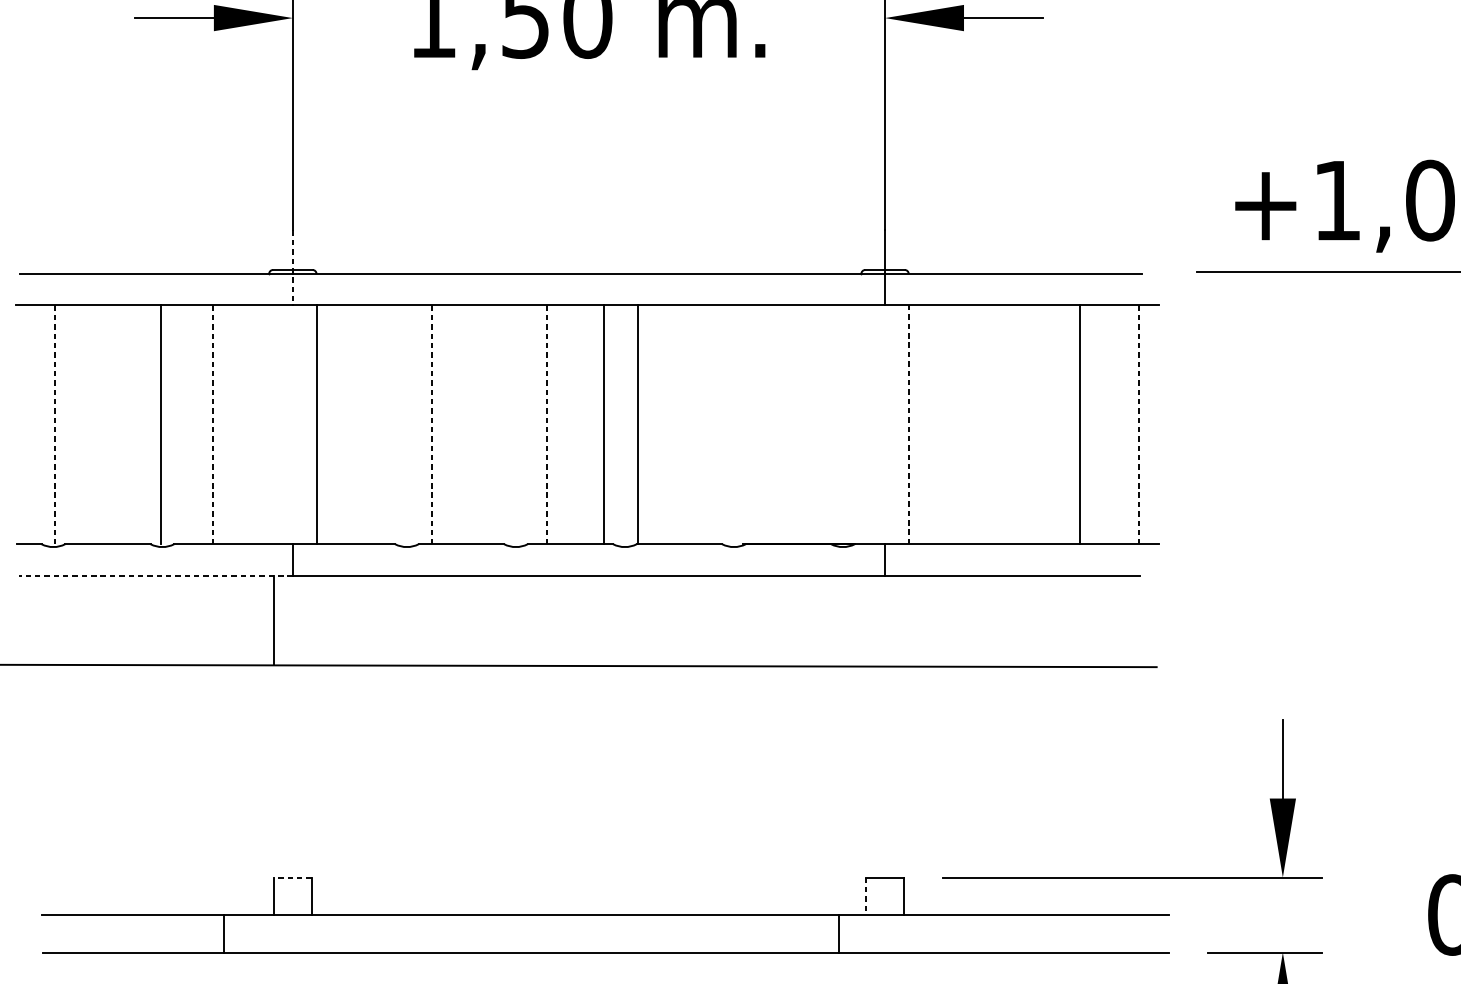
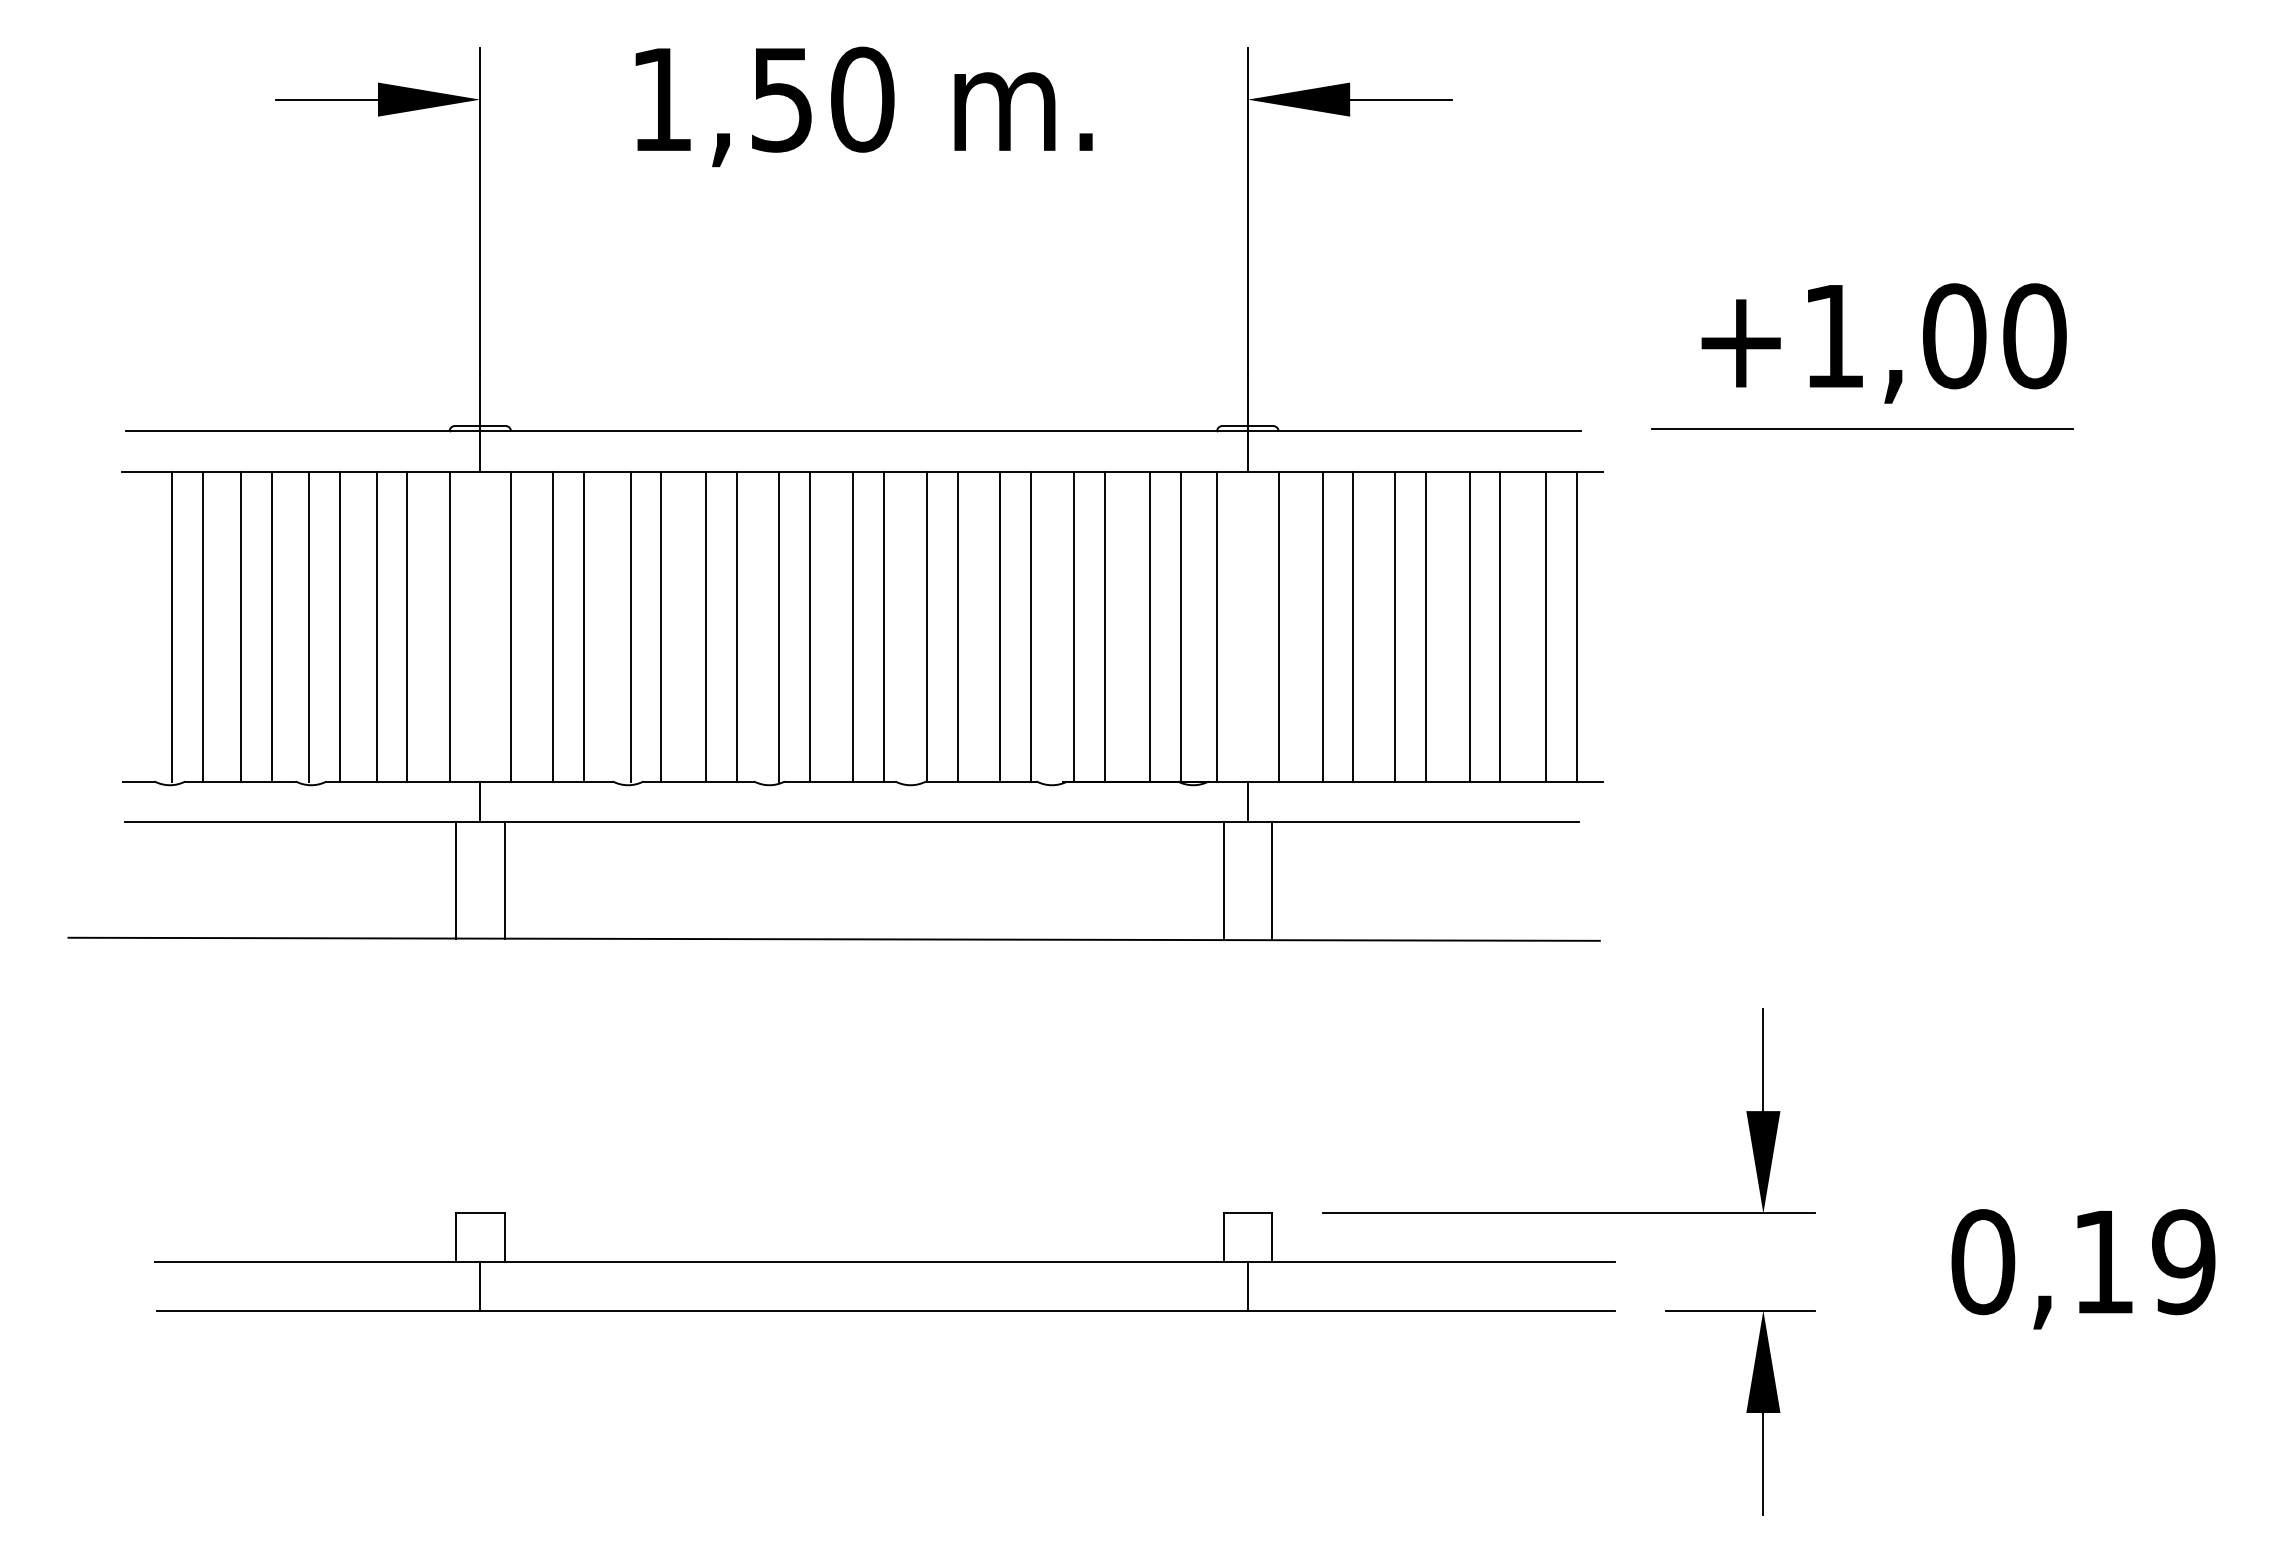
line: (293, 267) -> (480, 423), dashed -> solid
line: (55, 424) -> (172, 626), dashed -> solid
line: (79, 424) -> (203, 626), added
line: (108, 424) -> (241, 626), added
line: (132, 424) -> (272, 626), added
line: (184, 424) -> (340, 626), added
line: (212, 424) -> (376, 626), dashed -> solid
line: (236, 424) -> (407, 626), added
line: (269, 424) -> (449, 626), added
line: (349, 424) -> (553, 626), added
line: (373, 424) -> (584, 626), added
line: (408, 424) -> (630, 626), added
line: (432, 424) -> (661, 626), dashed -> solid
line: (467, 424) -> (706, 626), added
line: (490, 424) -> (736, 626), added
line: (522, 424) -> (778, 626), added
line: (546, 424) -> (809, 626), dashed -> solid
line: (580, 424) -> (852, 626), added
line: (661, 424) -> (958, 626), added
line: (694, 424) -> (1000, 626), added
line: (717, 424) -> (1030, 626), added
line: (751, 424) -> (1074, 626), added
line: (774, 424) -> (1104, 626), added
line: (809, 424) -> (1150, 626), added
line: (833, 424) -> (1181, 626), added
line: (861, 424) -> (1217, 626), added
line: (908, 424) -> (1278, 626), dashed -> solid
line: (942, 424) -> (1322, 626), added
line: (966, 424) -> (1353, 626), added
line: (999, 424) -> (1395, 626), added
line: (1022, 424) -> (1426, 626), added
line: (1056, 424) -> (1469, 626), added
line: (1114, 424) -> (1545, 626), added
line: (1138, 424) -> (1576, 626), dashed -> solid
line: (155, 575) -> (302, 822), dashed -> solid
line: (311, 620) -> (504, 880), added
line: (866, 621) -> (1223, 881), added
line: (904, 621) -> (1272, 881), added
line: (292, 877) -> (479, 1213), dashed -> solid
line: (866, 896) -> (1223, 1238), dashed -> solid
line: (224, 933) -> (480, 1286), moved
line: (838, 933) -> (1247, 1286), moved

